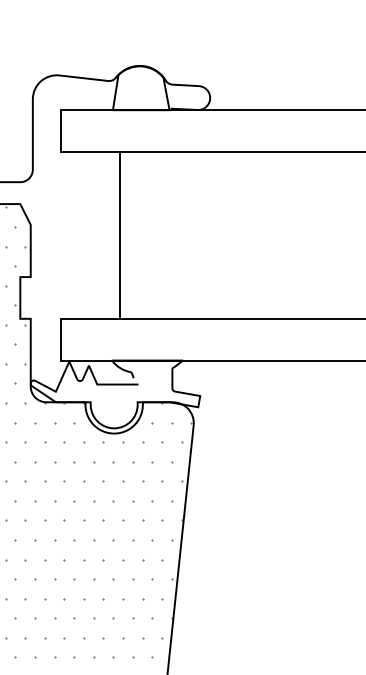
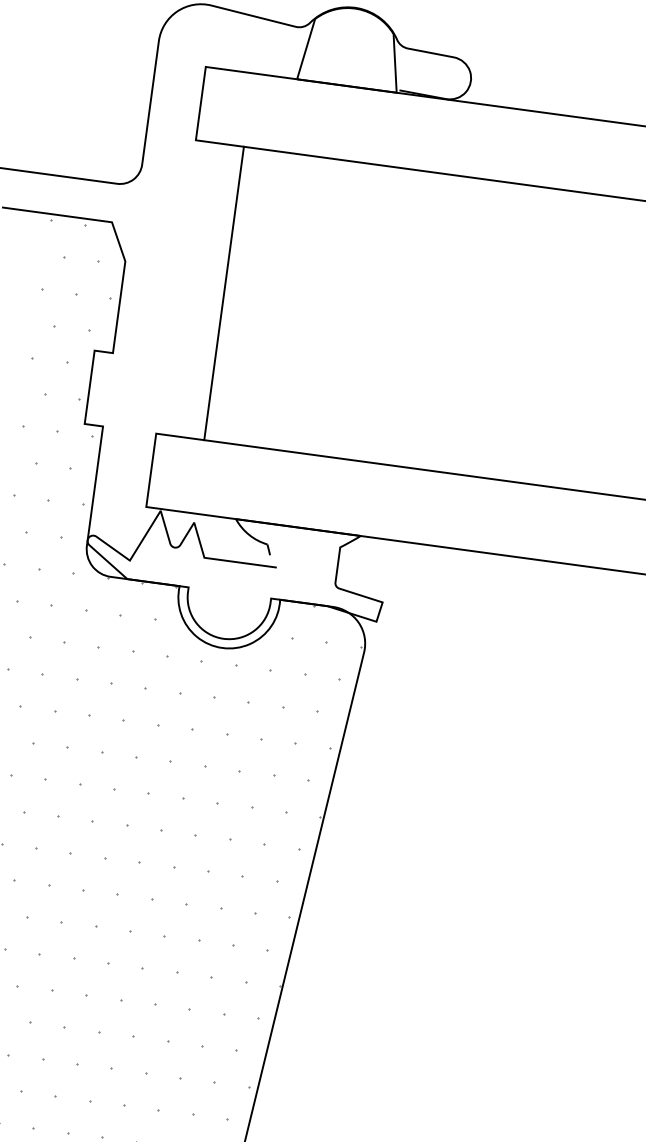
line: (120, 234) -> (224, 291), moved

